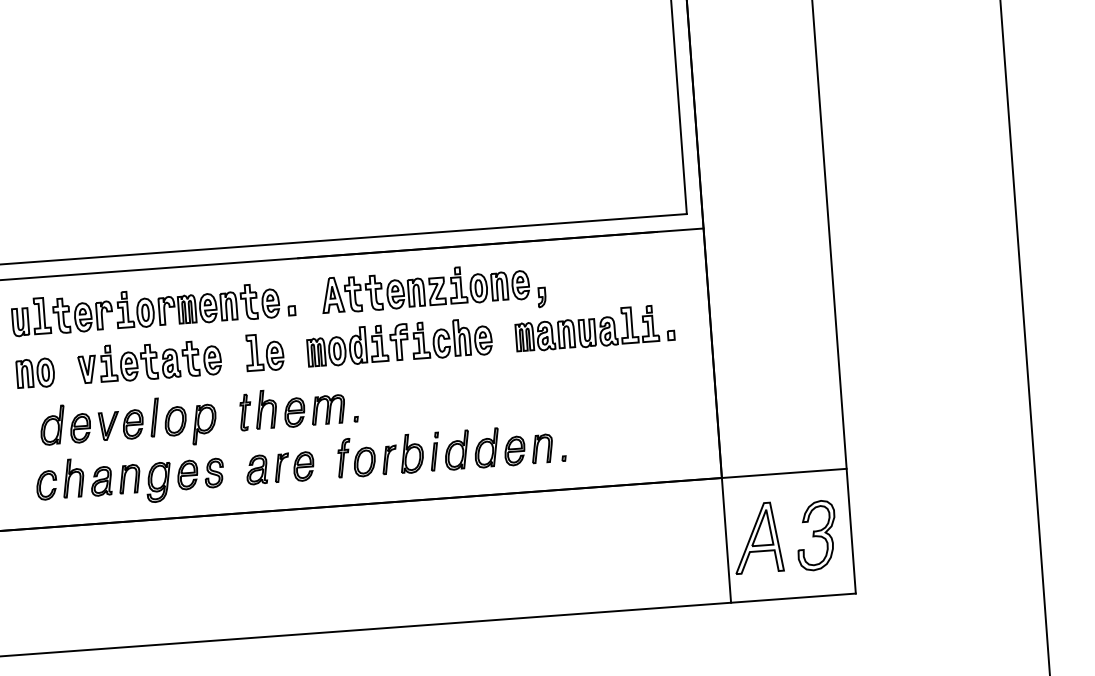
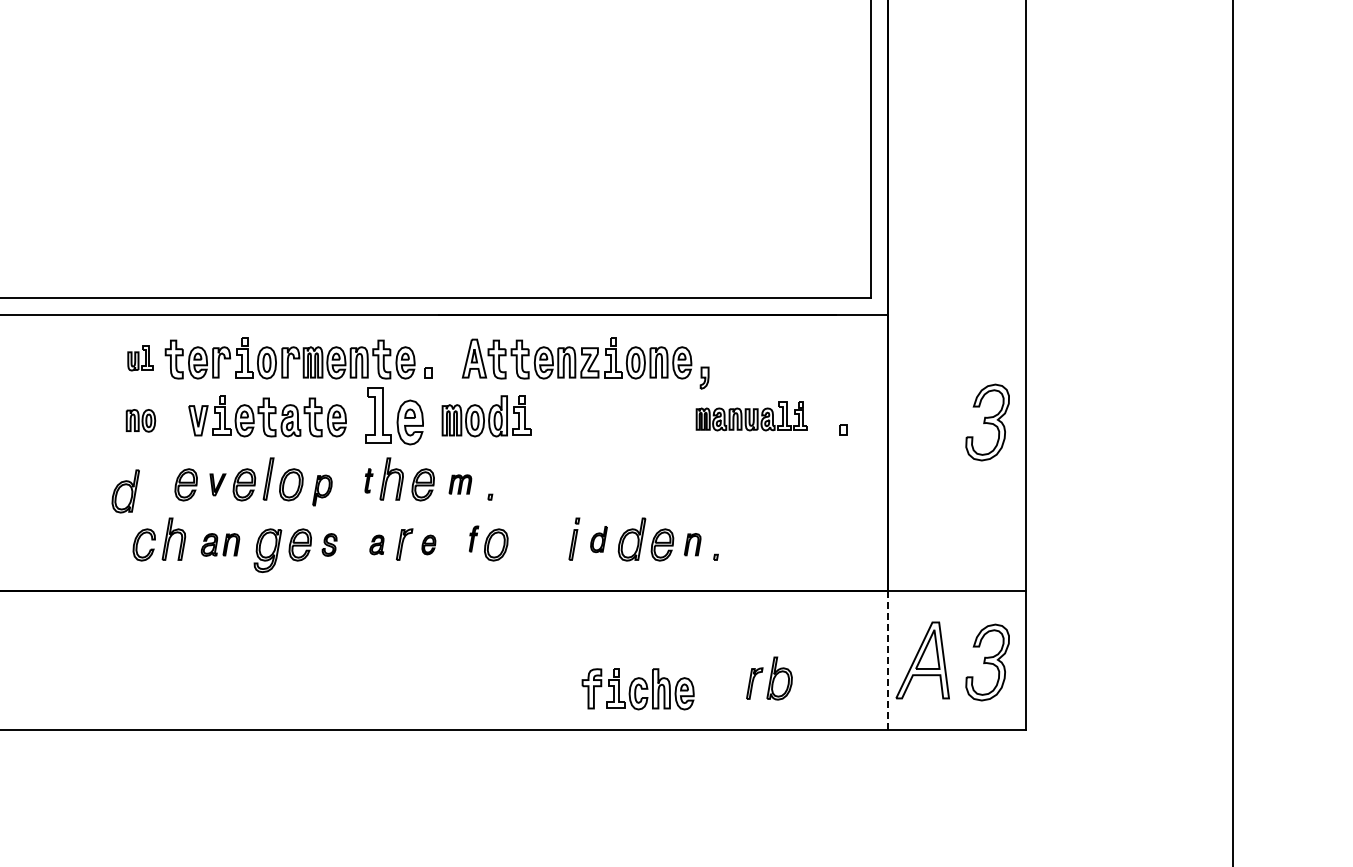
part: (31, 317) -> (140, 358), size x0.6
part: (800, 318) -> (987, 422), added
part: (586, 329) -> (751, 416), size x0.7
part: (440, 339) -> (637, 689), moved
part: (265, 352) -> (395, 416), size x1.4
part: (35, 373) -> (140, 420), size x0.7
part: (328, 409) -> (460, 484), size x0.6
part: (245, 412) -> (368, 480), size x0.6
part: (204, 424) -> (322, 490), size x0.7
part: (52, 425) -> (125, 491), moved
part: (108, 425) -> (217, 484), size x0.7
part: (542, 448) -> (692, 544), size x0.7
part: (456, 450) -> (598, 539), size x0.6
part: (402, 454) -> (769, 678), moved
part: (343, 457) -> (473, 538), size x0.6
part: (303, 466) -> (428, 544), size x0.6
part: (256, 469) -> (376, 544), size x0.6
part: (214, 472) -> (329, 544), size x0.7
part: (115, 479) -> (220, 544), size x0.7
line: (726, 540) -> (888, 660), solid -> dashed

